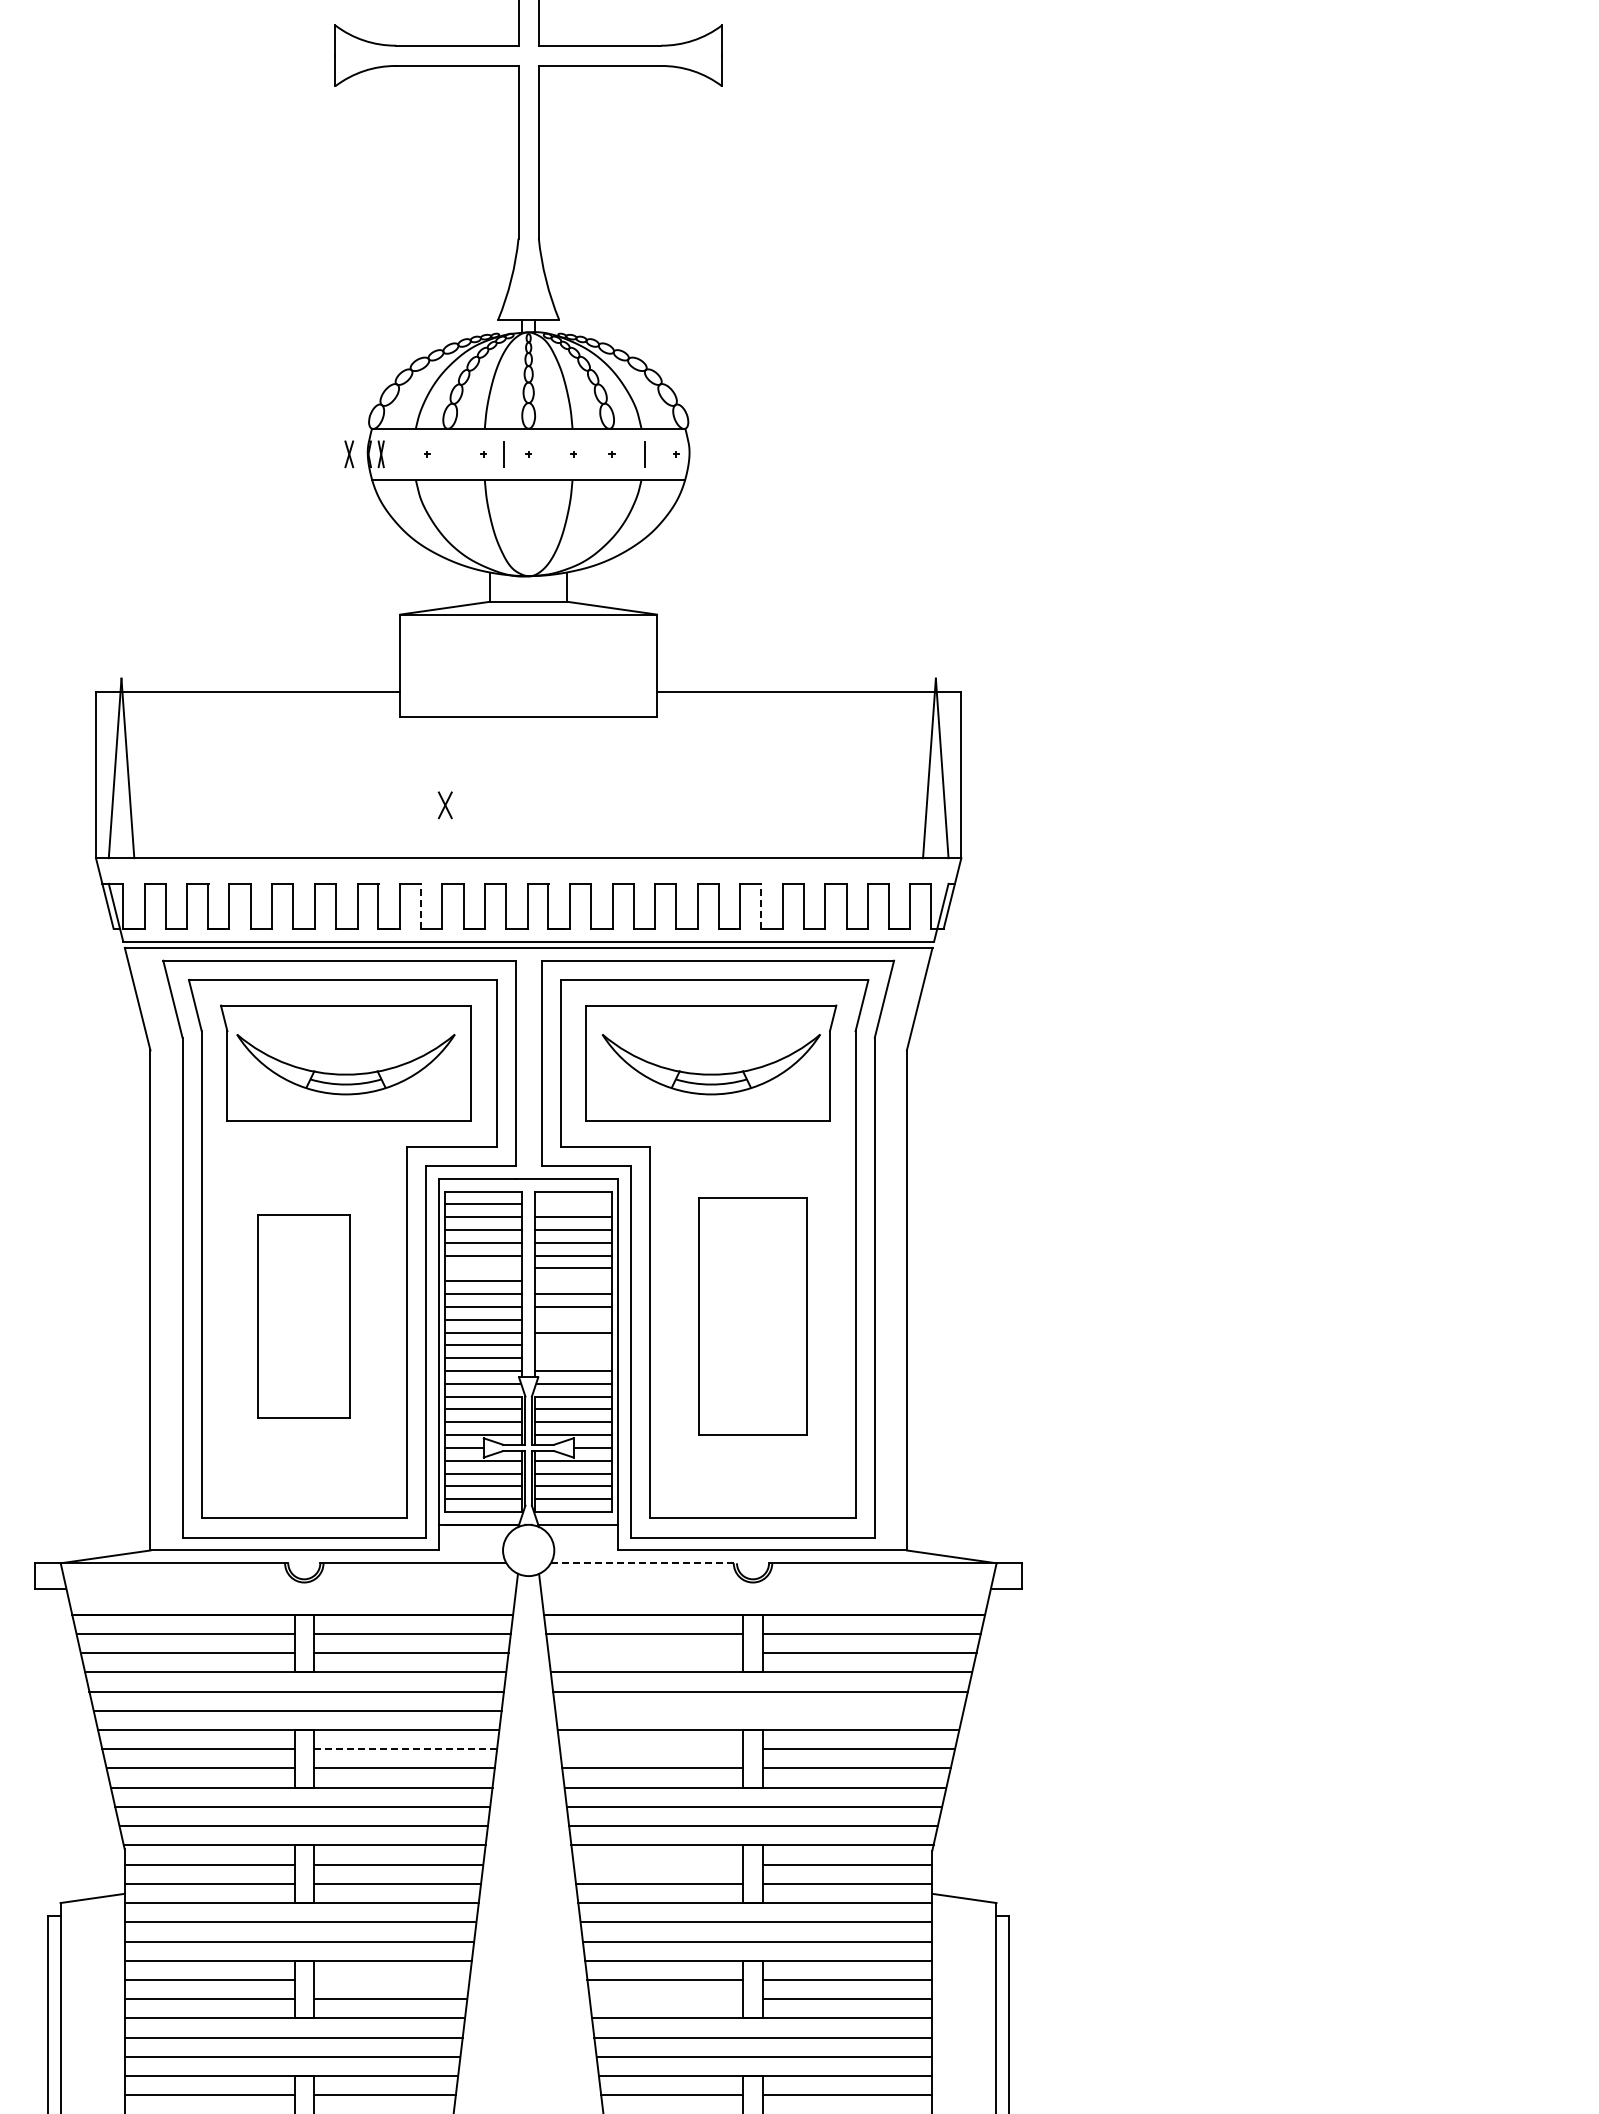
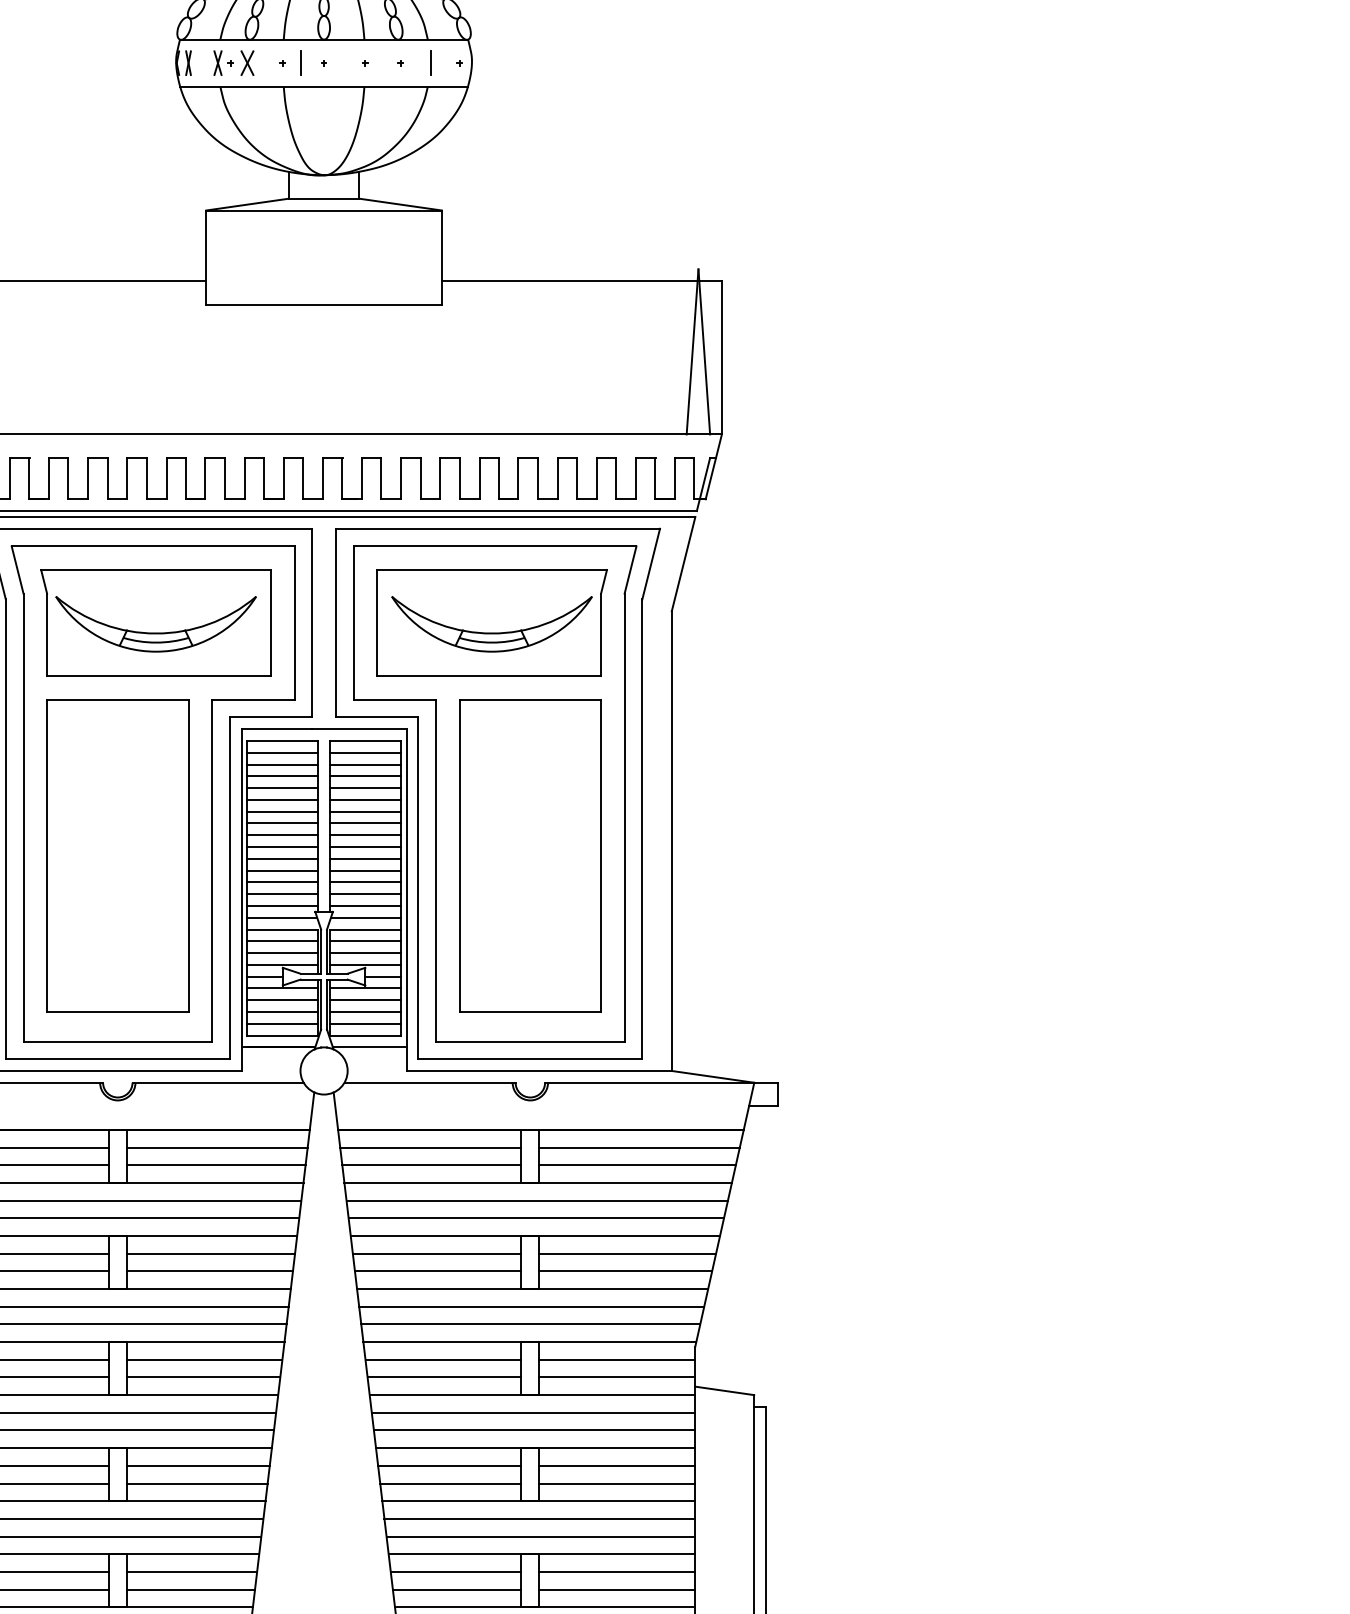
part: (349, 454) -> (218, 63), moved
part: (444, 805) -> (246, 63), moved
line: (420, 905) -> (224, 477), dashed -> solid
line: (761, 905) -> (538, 477), dashed -> solid
line: (573, 1204) -> (365, 752), added
line: (483, 1268) -> (282, 811), added
line: (573, 1281) -> (365, 823), added
part: (303, 1316) -> (117, 855), size x1.67
part: (752, 1316) -> (529, 855), size x1.43
line: (573, 1319) -> (365, 858), added
line: (573, 1345) -> (365, 882), added
line: (573, 1358) -> (365, 894), added
line: (644, 1563) -> (430, 1082), dashed -> solid
line: (645, 1653) -> (431, 1165), added
line: (759, 1710) -> (536, 1218), added
line: (405, 1749) -> (210, 1253), dashed -> solid
line: (651, 1749) -> (437, 1253), added
line: (658, 1864) -> (443, 1359), added
line: (391, 1979) -> (197, 1465), added
line: (666, 1999) -> (450, 1483), added

